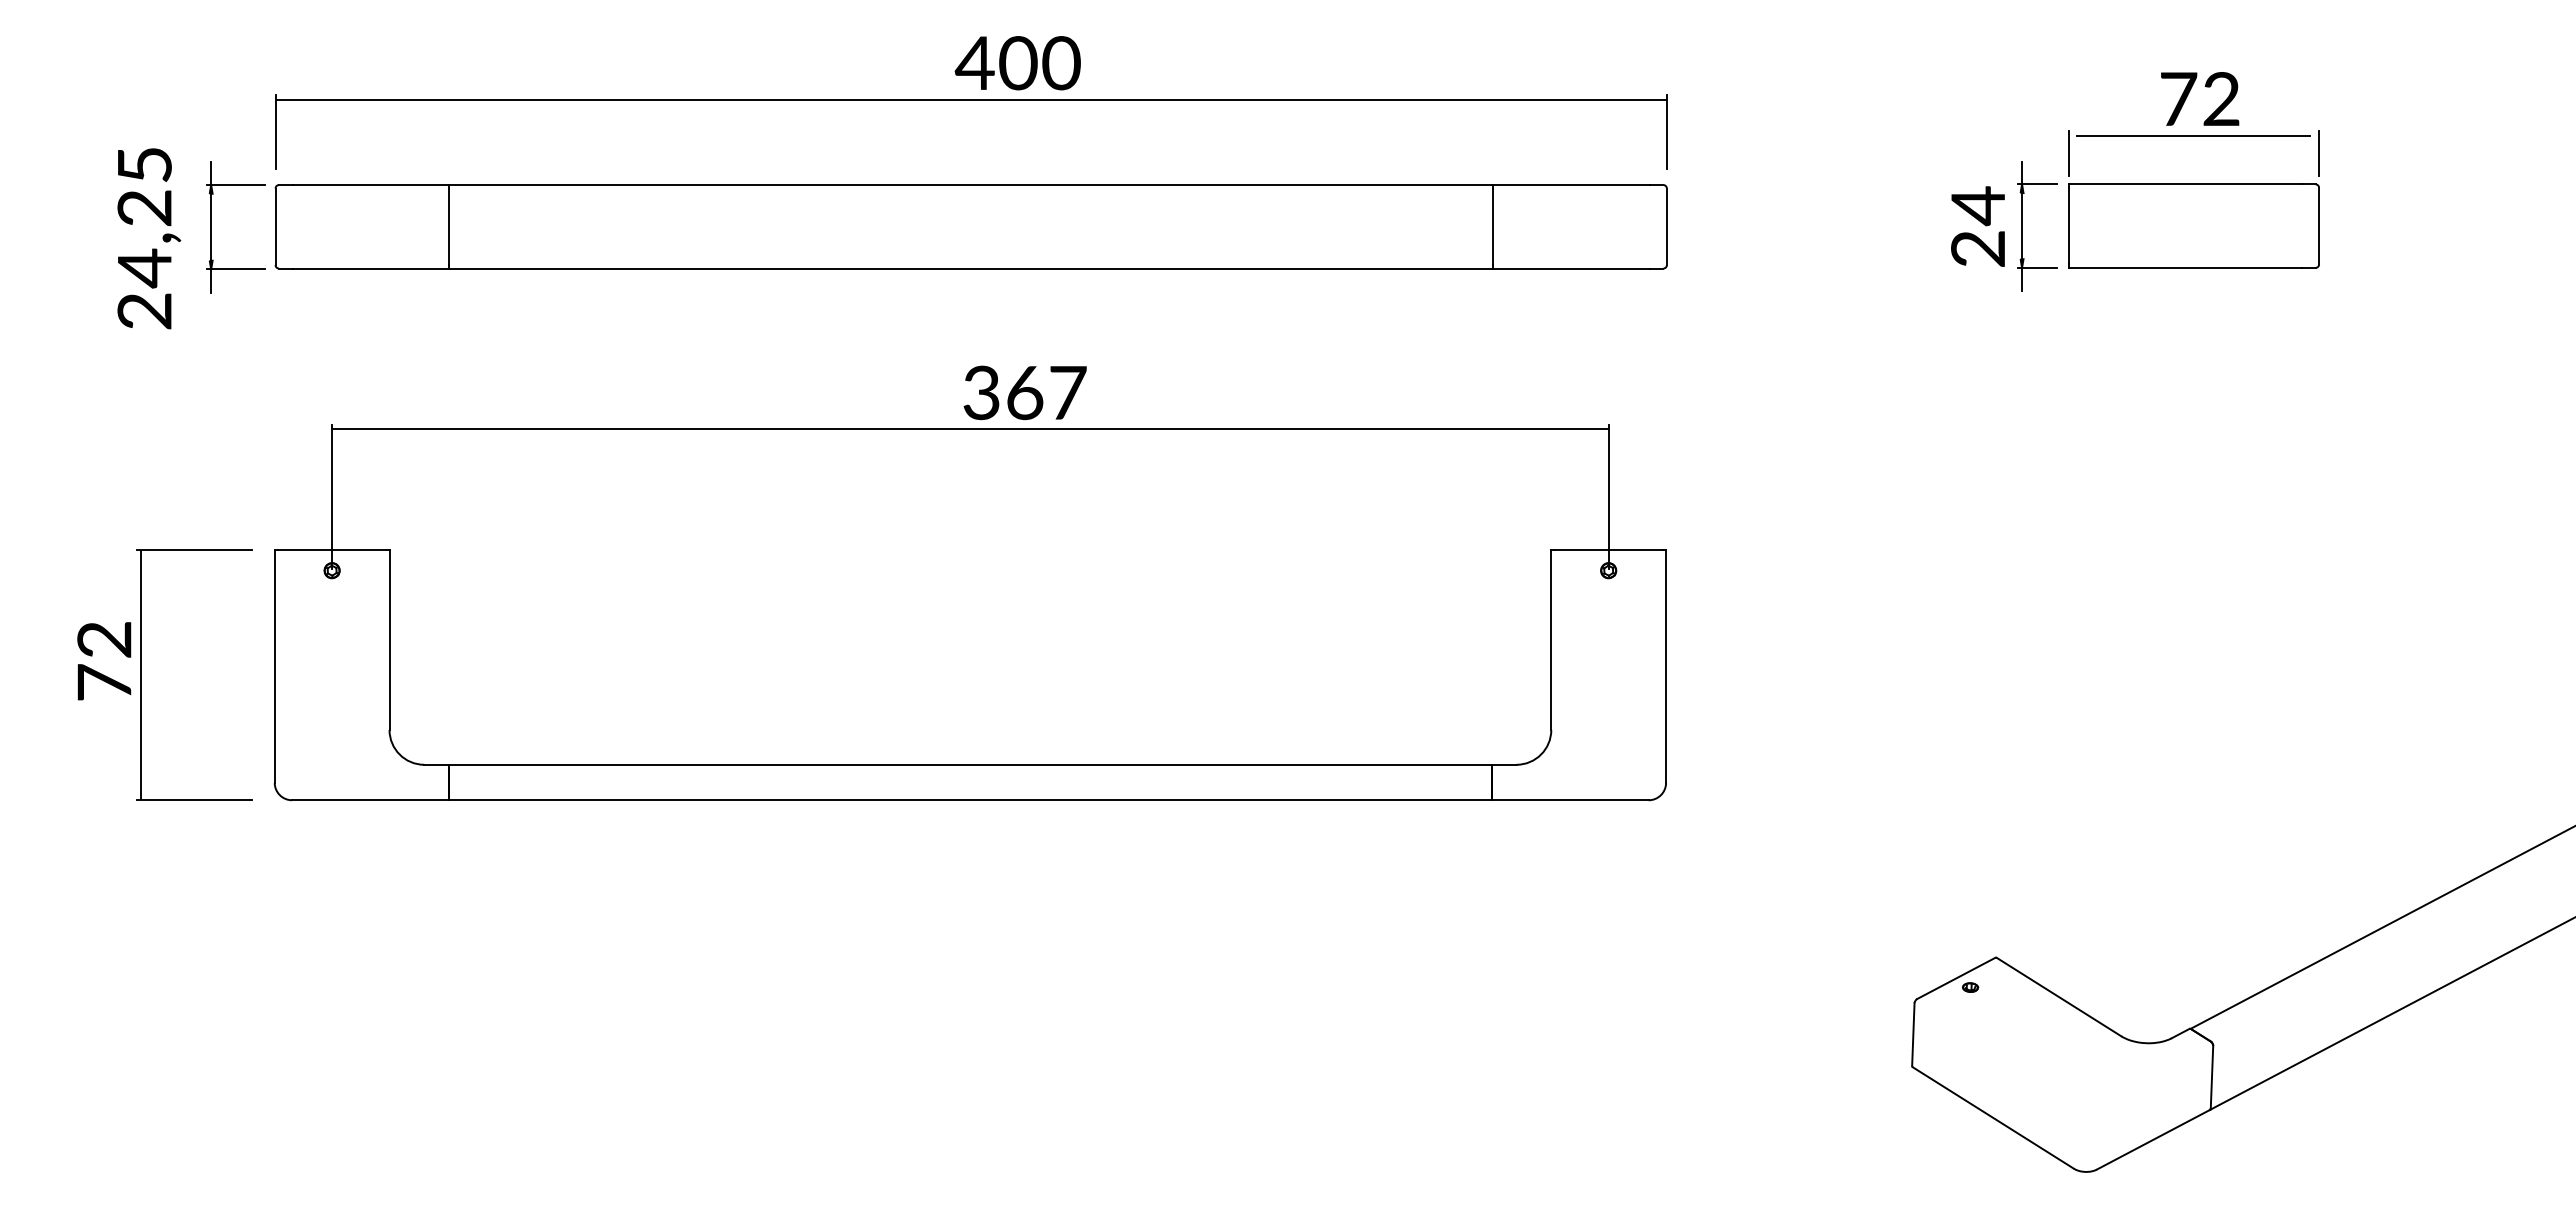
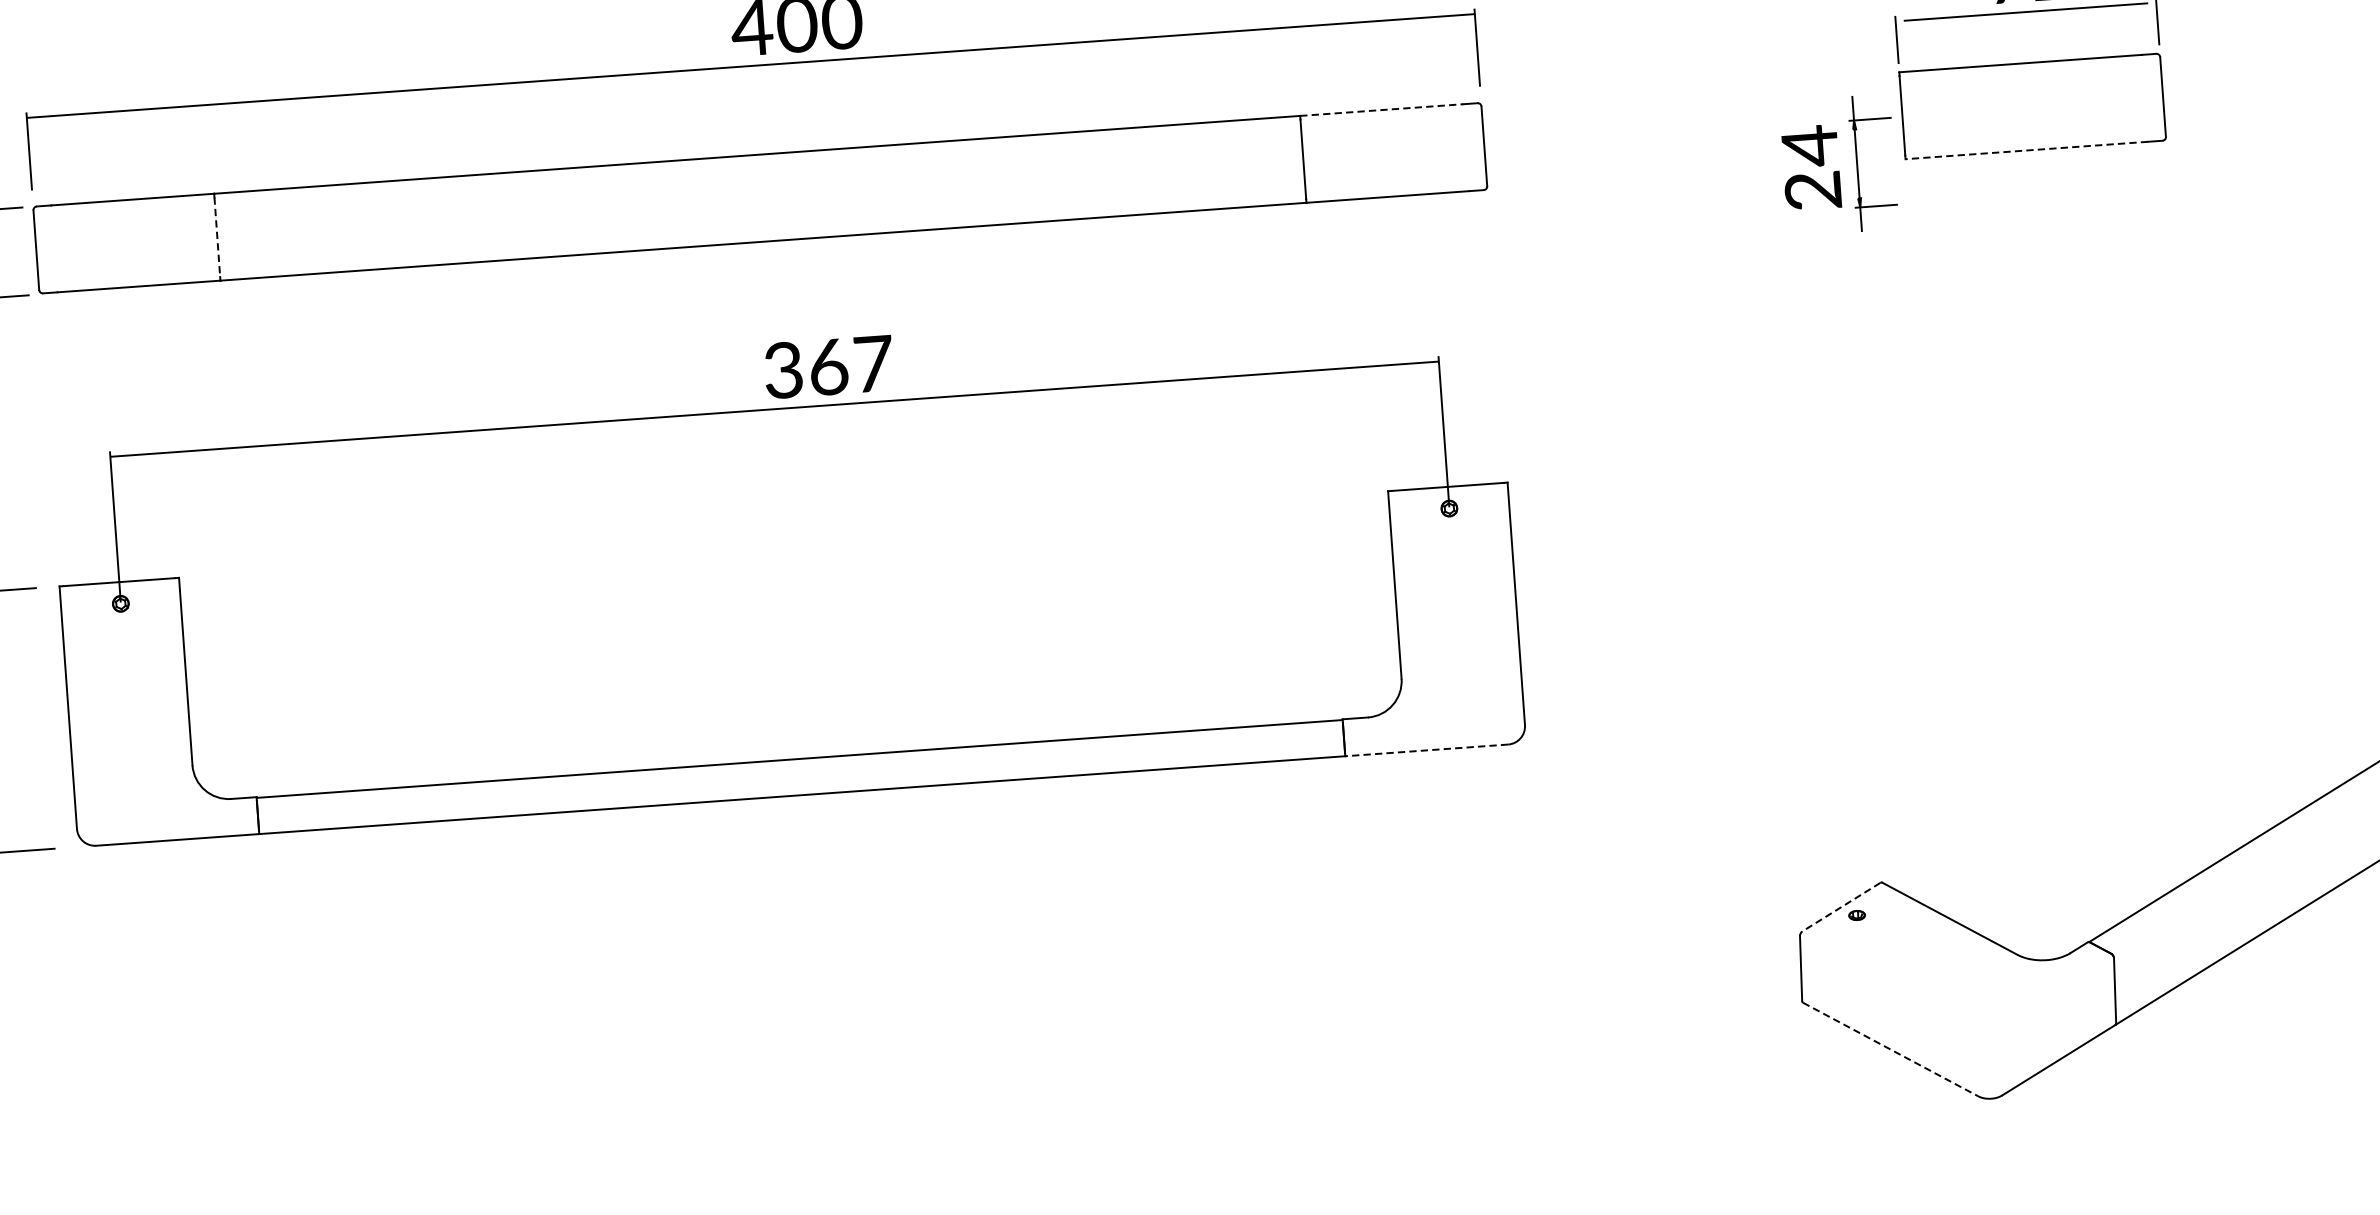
line: (1571, 185) -> (1381, 110), solid -> dashed
part: (2004, 226) -> (1838, 165), moved
line: (449, 227) -> (217, 237), solid -> dashed
line: (2185, 267) -> (2027, 150), solid -> dashed
line: (1569, 800) -> (1425, 750), solid -> dashed
line: (1955, 978) -> (1840, 907), solid -> dashed
line: (1993, 1118) -> (1890, 1050), solid -> dashed

